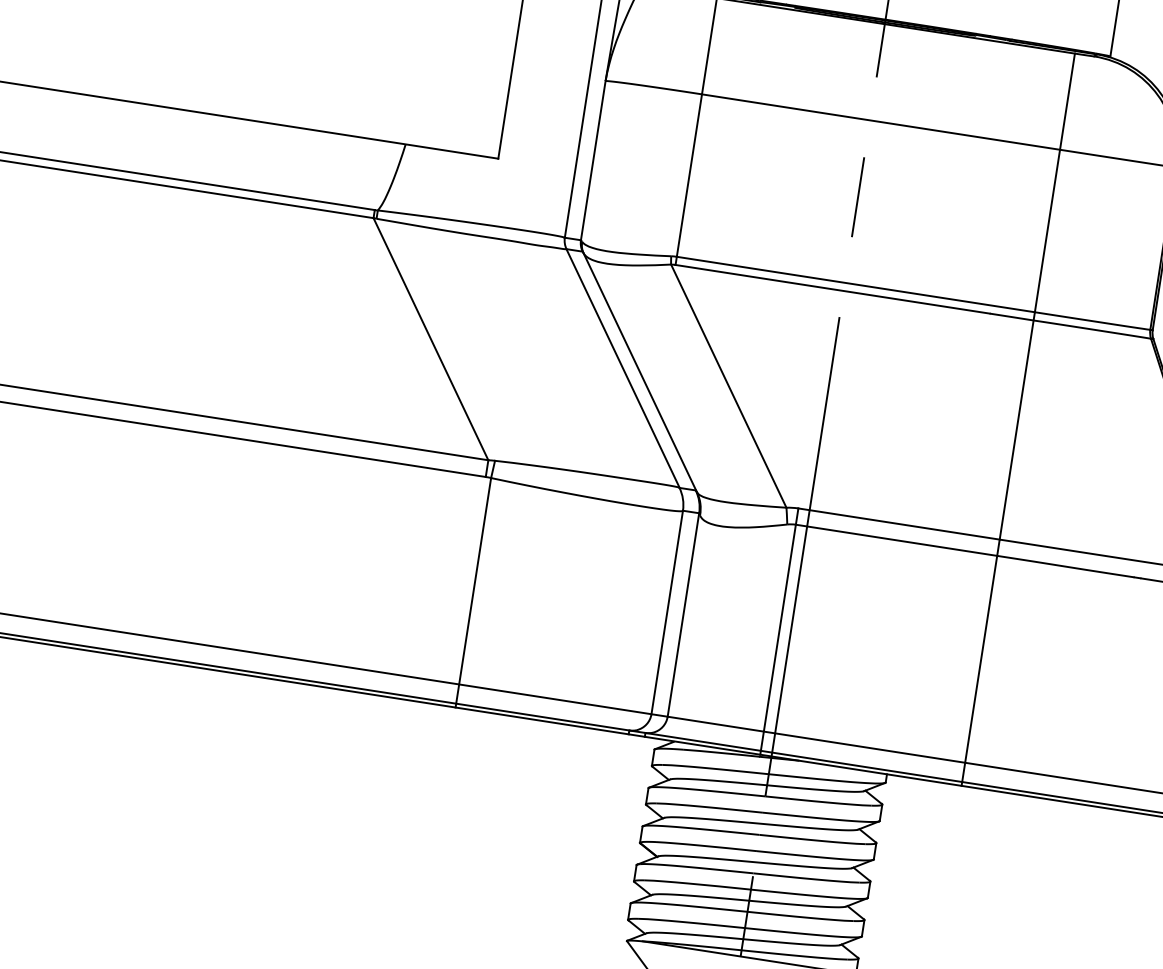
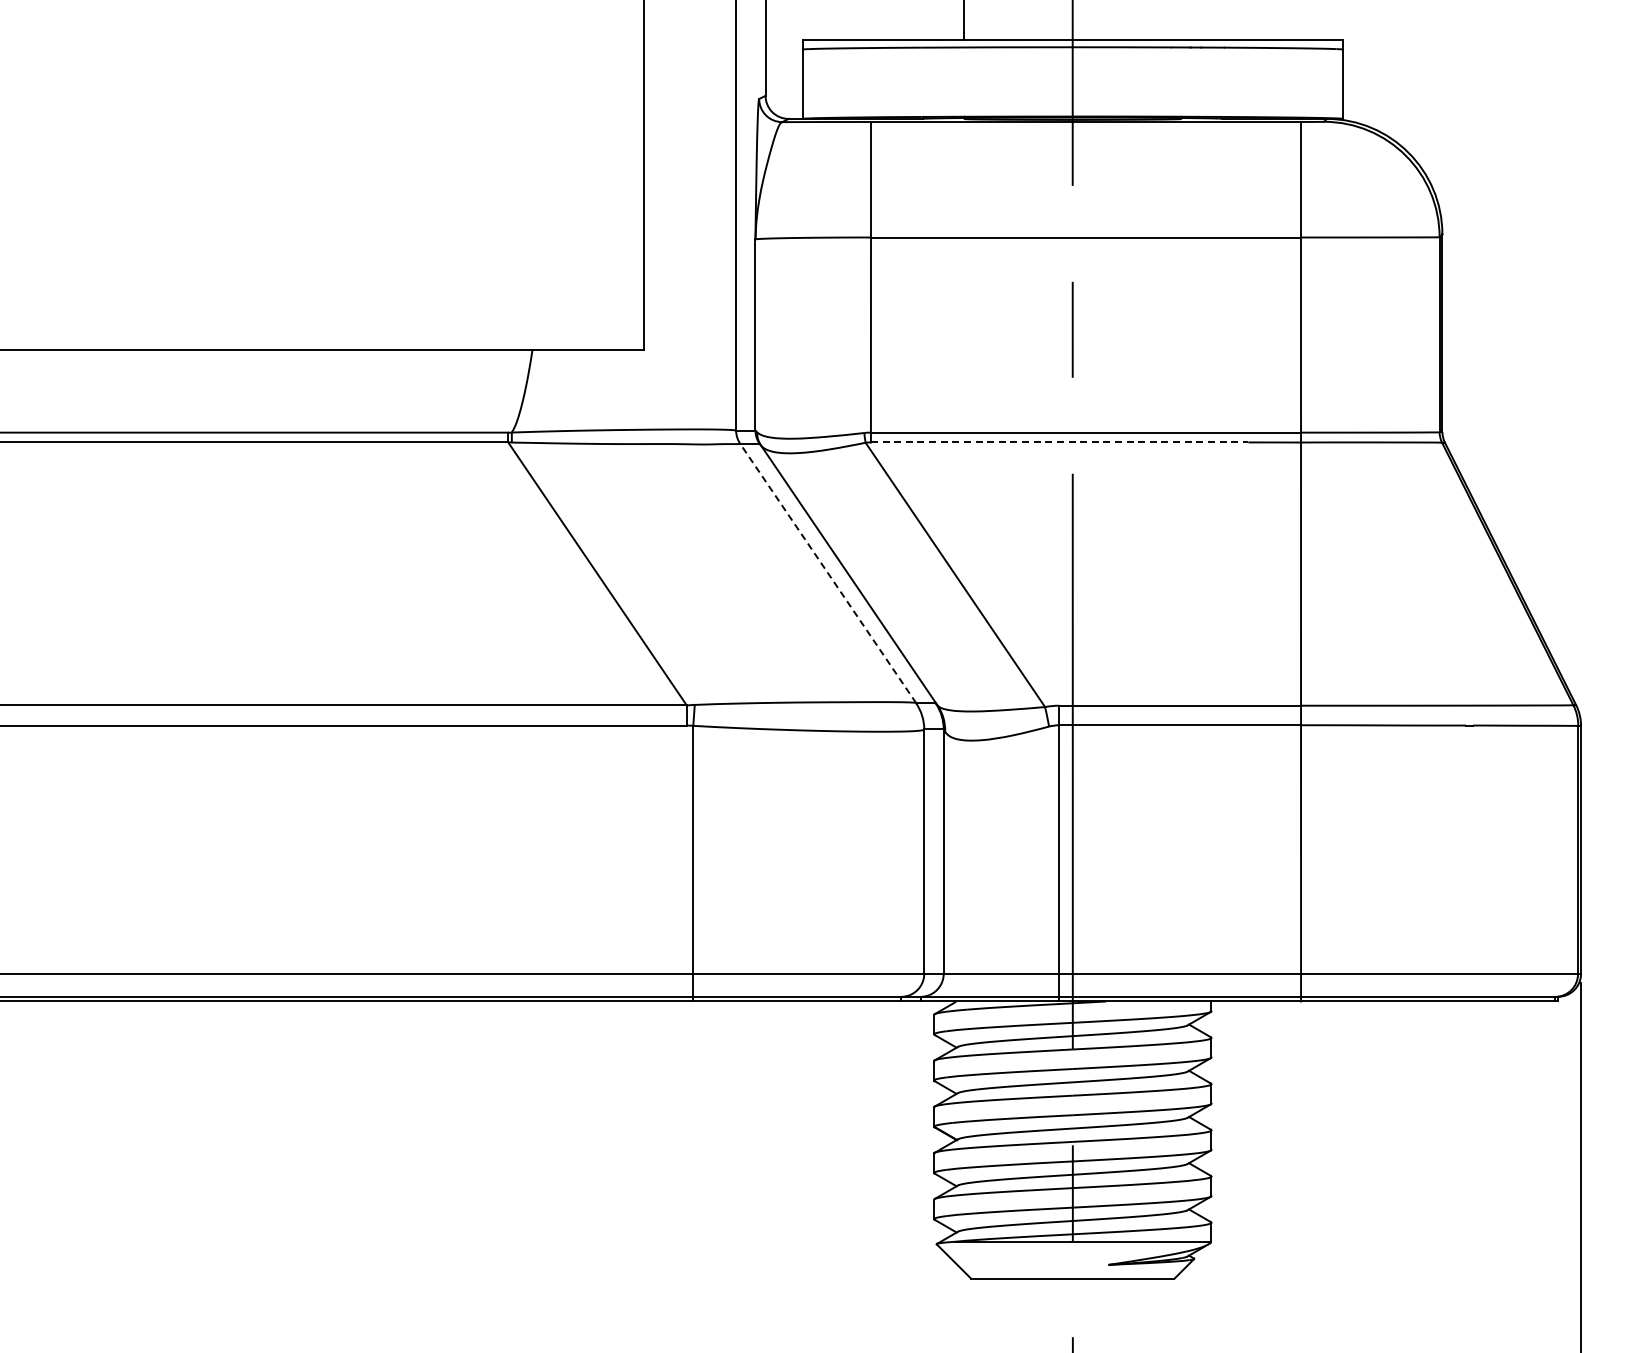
line: (832, 289) -> (1059, 442), solid -> dashed
line: (623, 368) -> (828, 573), solid -> dashed

